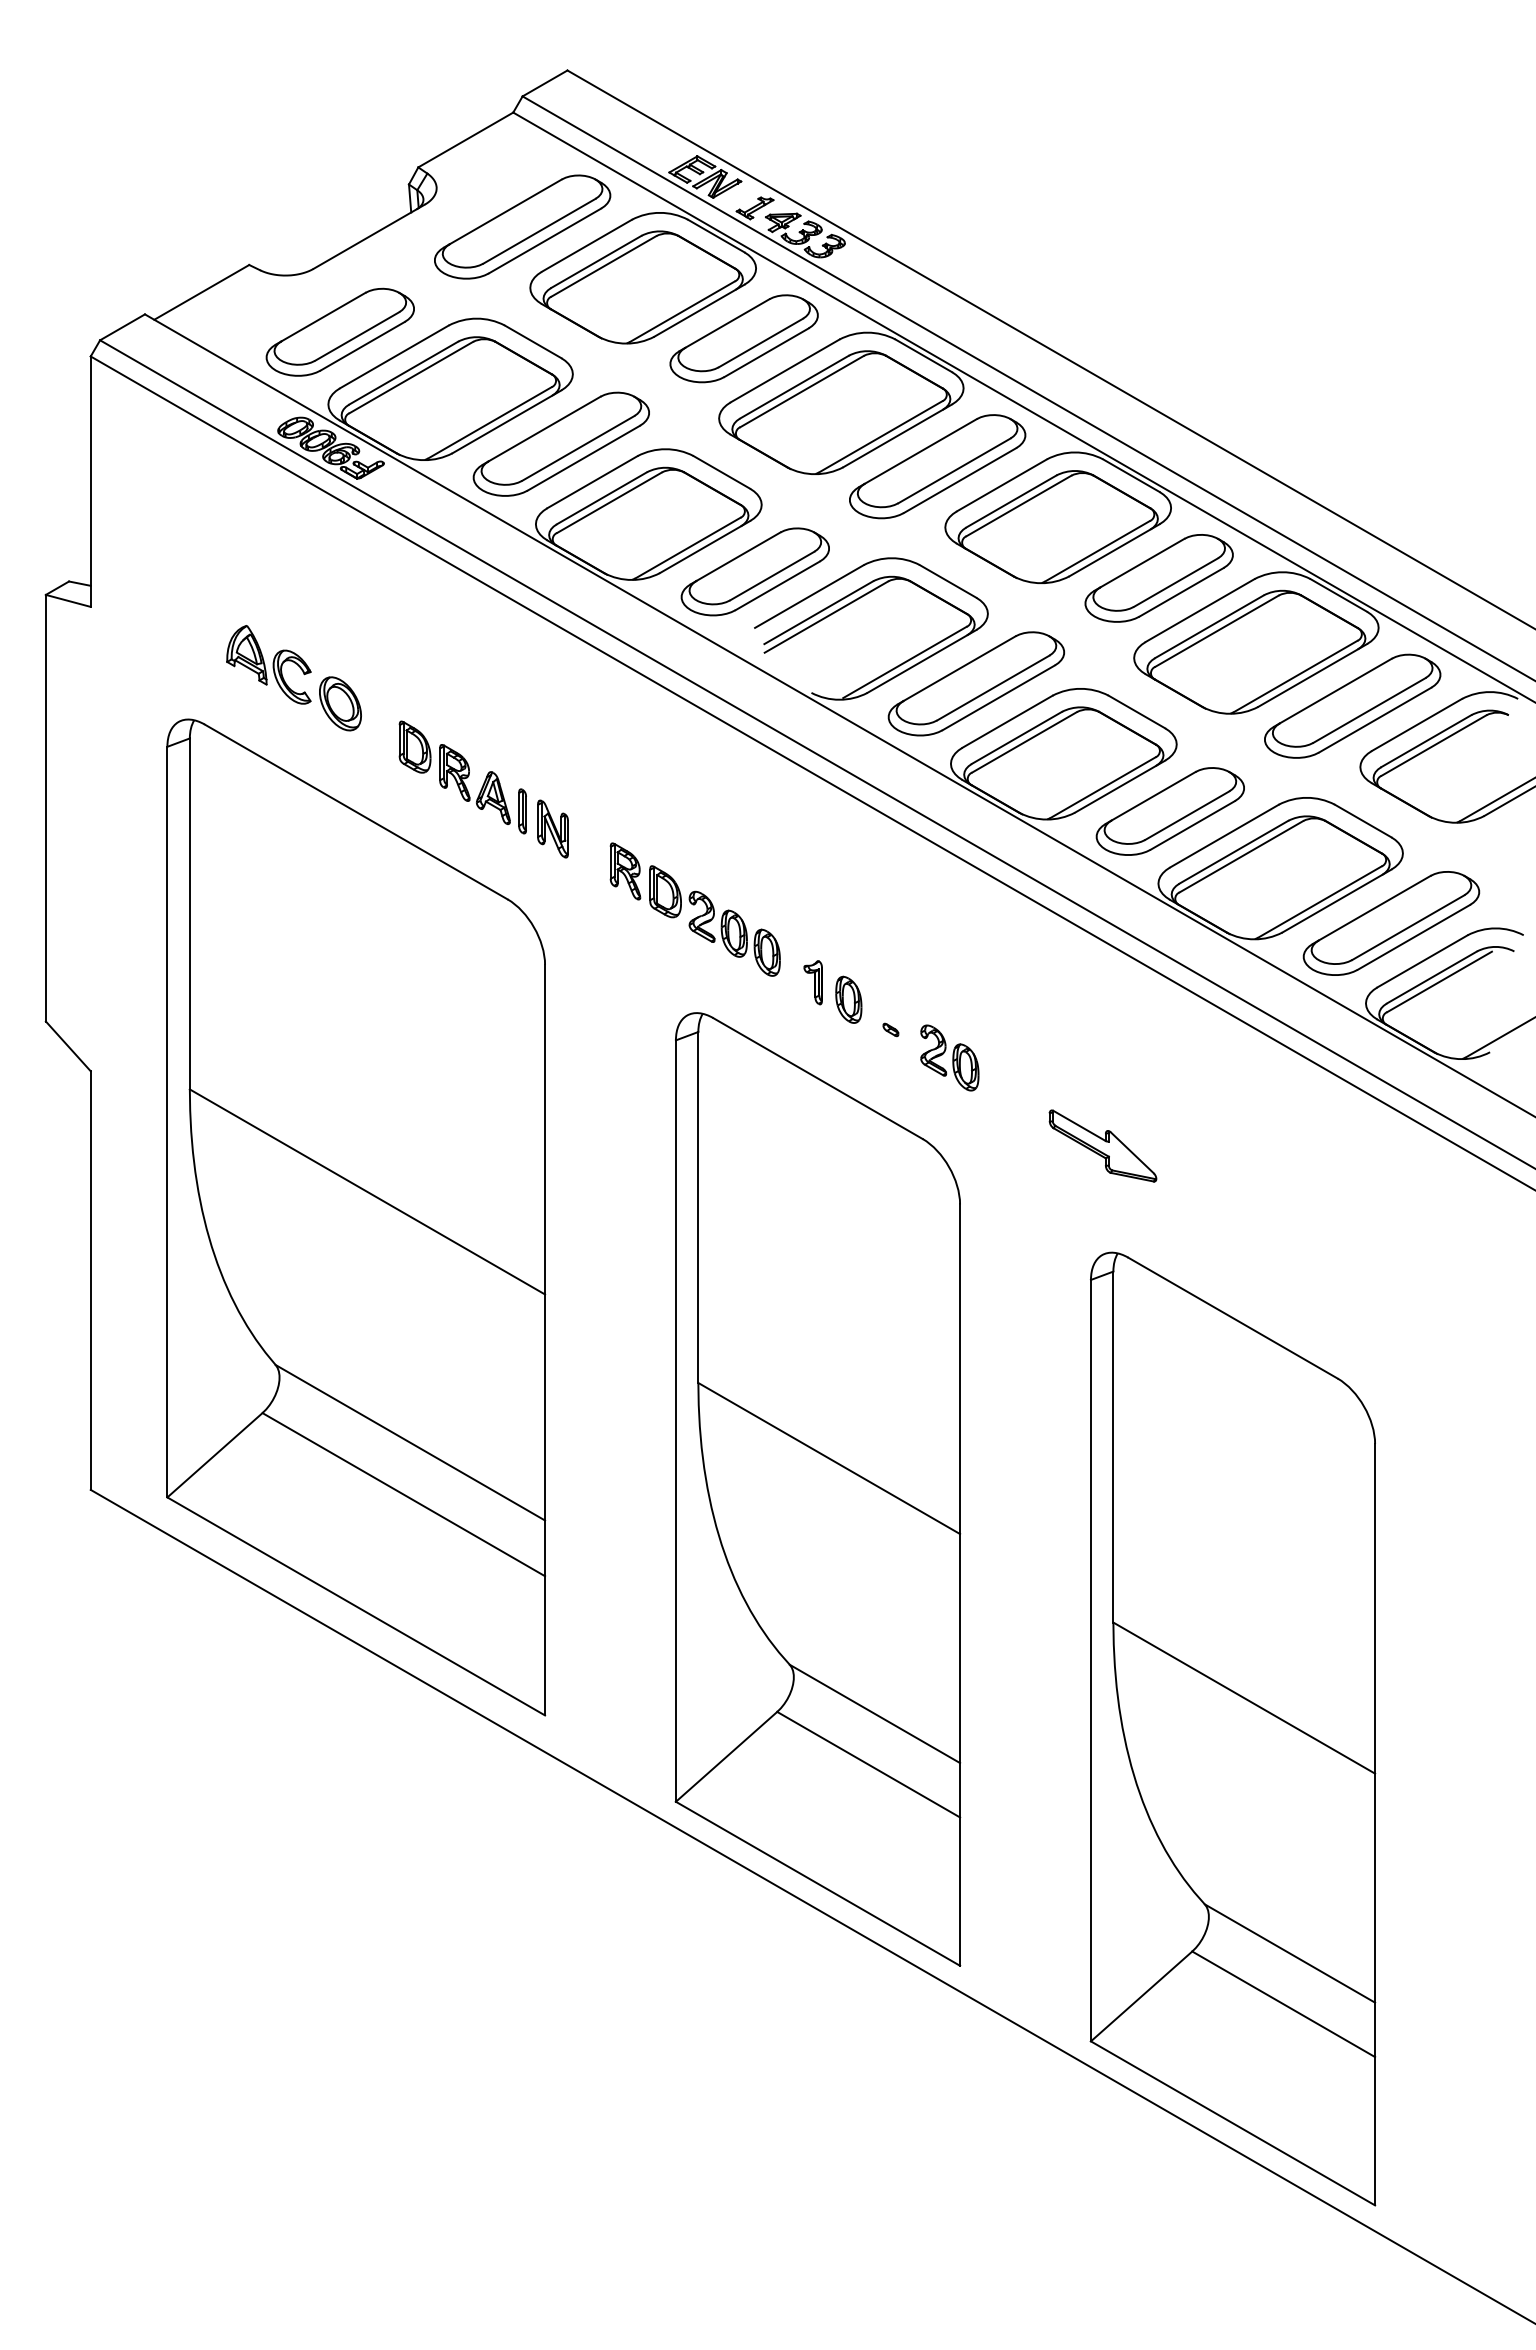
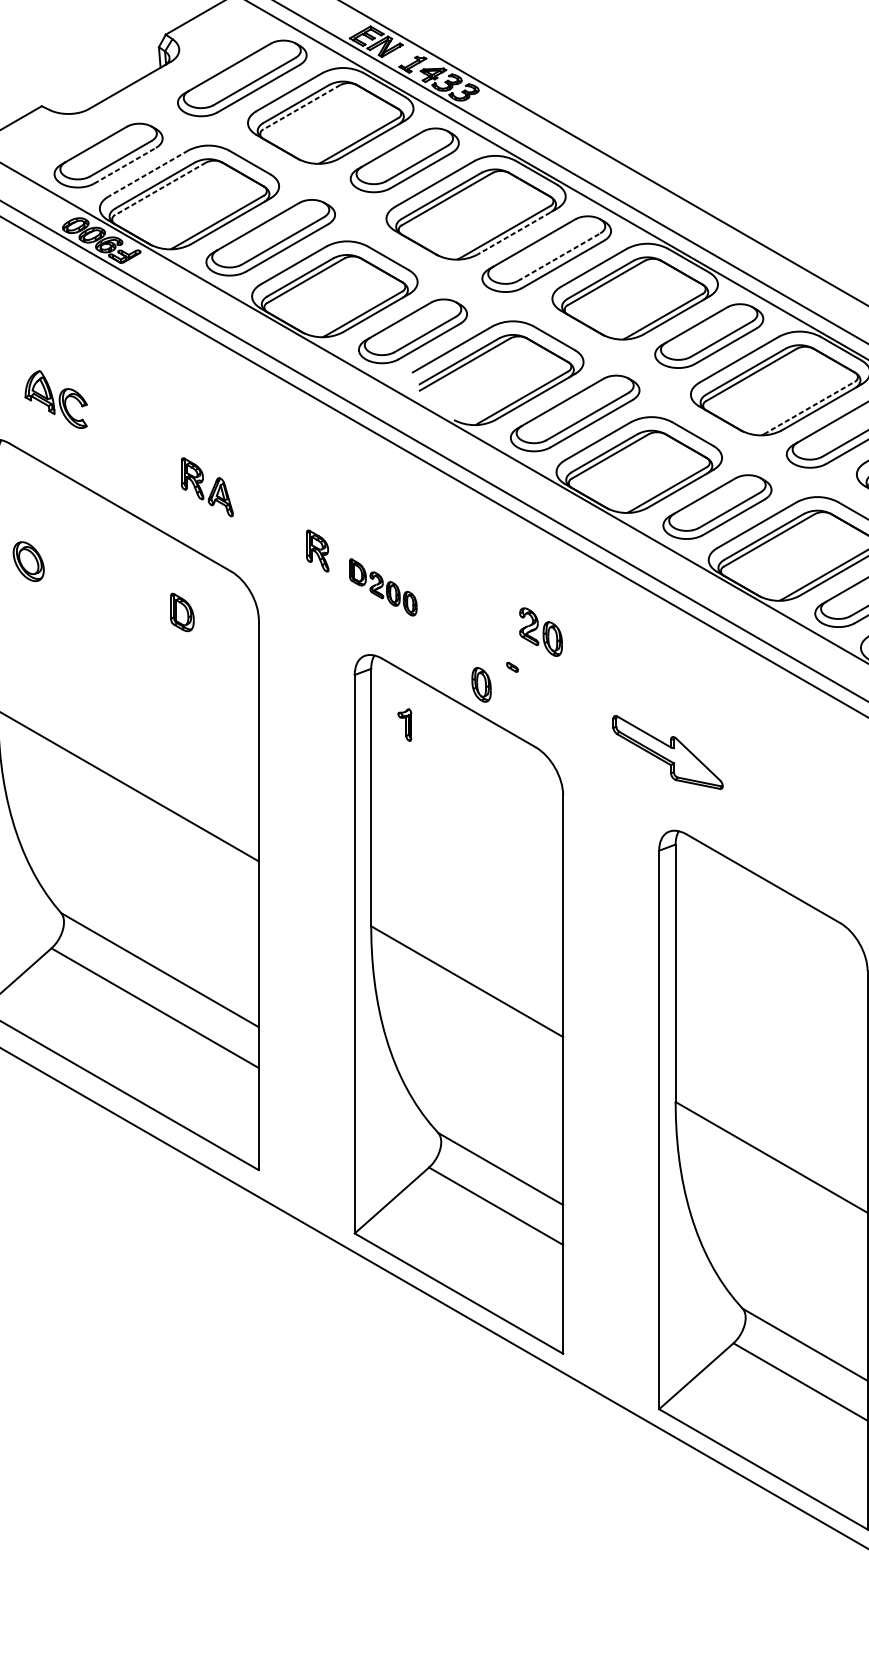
line: (603, 266) -> (301, 107), solid -> dashed
line: (362, 346) -> (124, 166), solid -> dashed
line: (394, 356) -> (148, 173), solid -> dashed
line: (410, 377) -> (160, 188), solid -> dashed
line: (897, 435) -> (517, 231), solid -> dashed
line: (954, 470) -> (559, 256), solid -> dashed
line: (1296, 676) -> (809, 408), solid -> dashed
part: (340, 703) -> (28, 561), moved
part: (414, 746) -> (182, 611), moved
part: (522, 811) -> (242, 507), removed
part: (552, 828) -> (264, 519), removed
part: (714, 920) -> (383, 587), size x0.7
part: (812, 982) -> (404, 724), moved
part: (848, 999) -> (481, 684), moved
part: (949, 1057) -> (540, 631), moved
part: (1102, 1145) -> (667, 752), size x1.4

